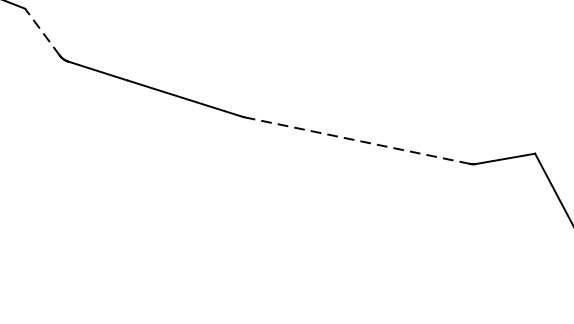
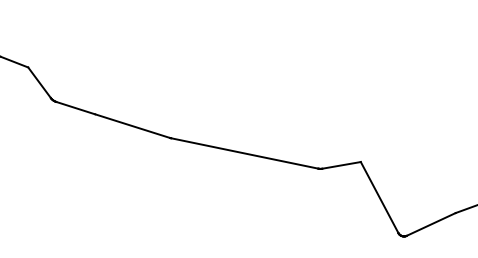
line: (42, 31) -> (39, 82), dashed -> solid
line: (356, 140) -> (244, 153), dashed -> solid

